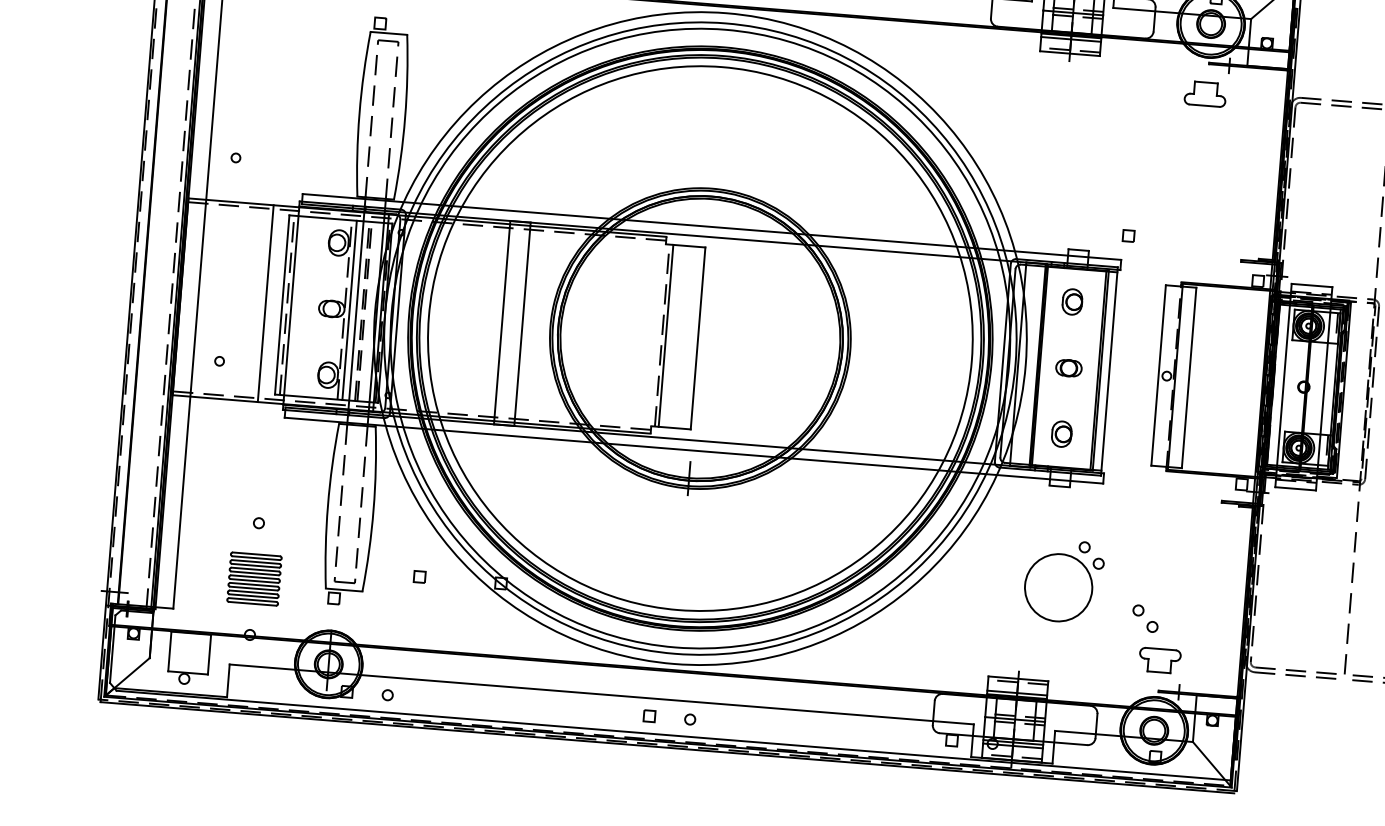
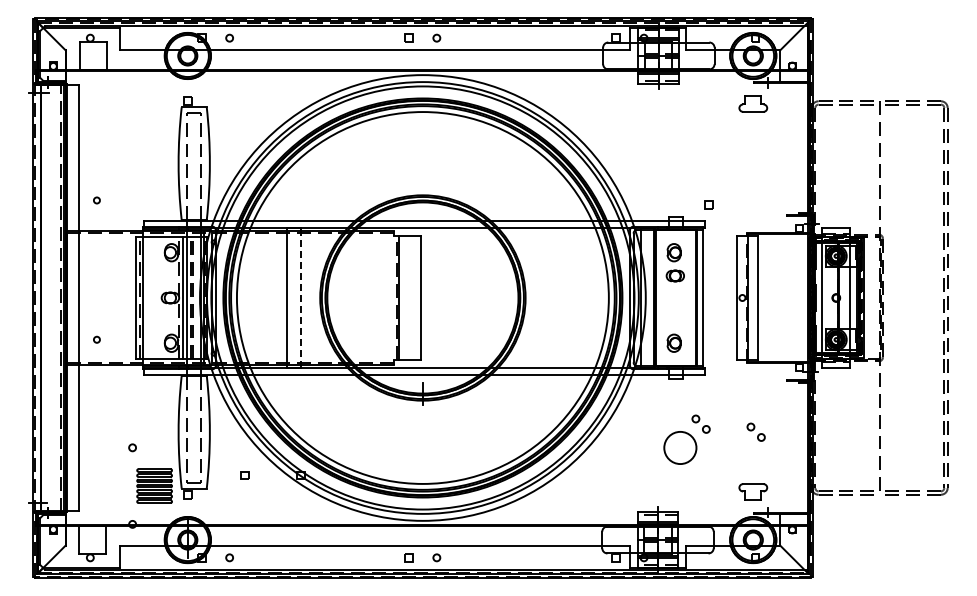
line: (266, 302) -> (125, 297), removed
line: (523, 325) -> (301, 298), solid -> dashed
part: (1067, 367) -> (674, 275), moved
part: (254, 578) -> (154, 485), moved
circle: (1058, 587) -> (680, 447), size x0.7
part: (1144, 617) -> (755, 431), moved

